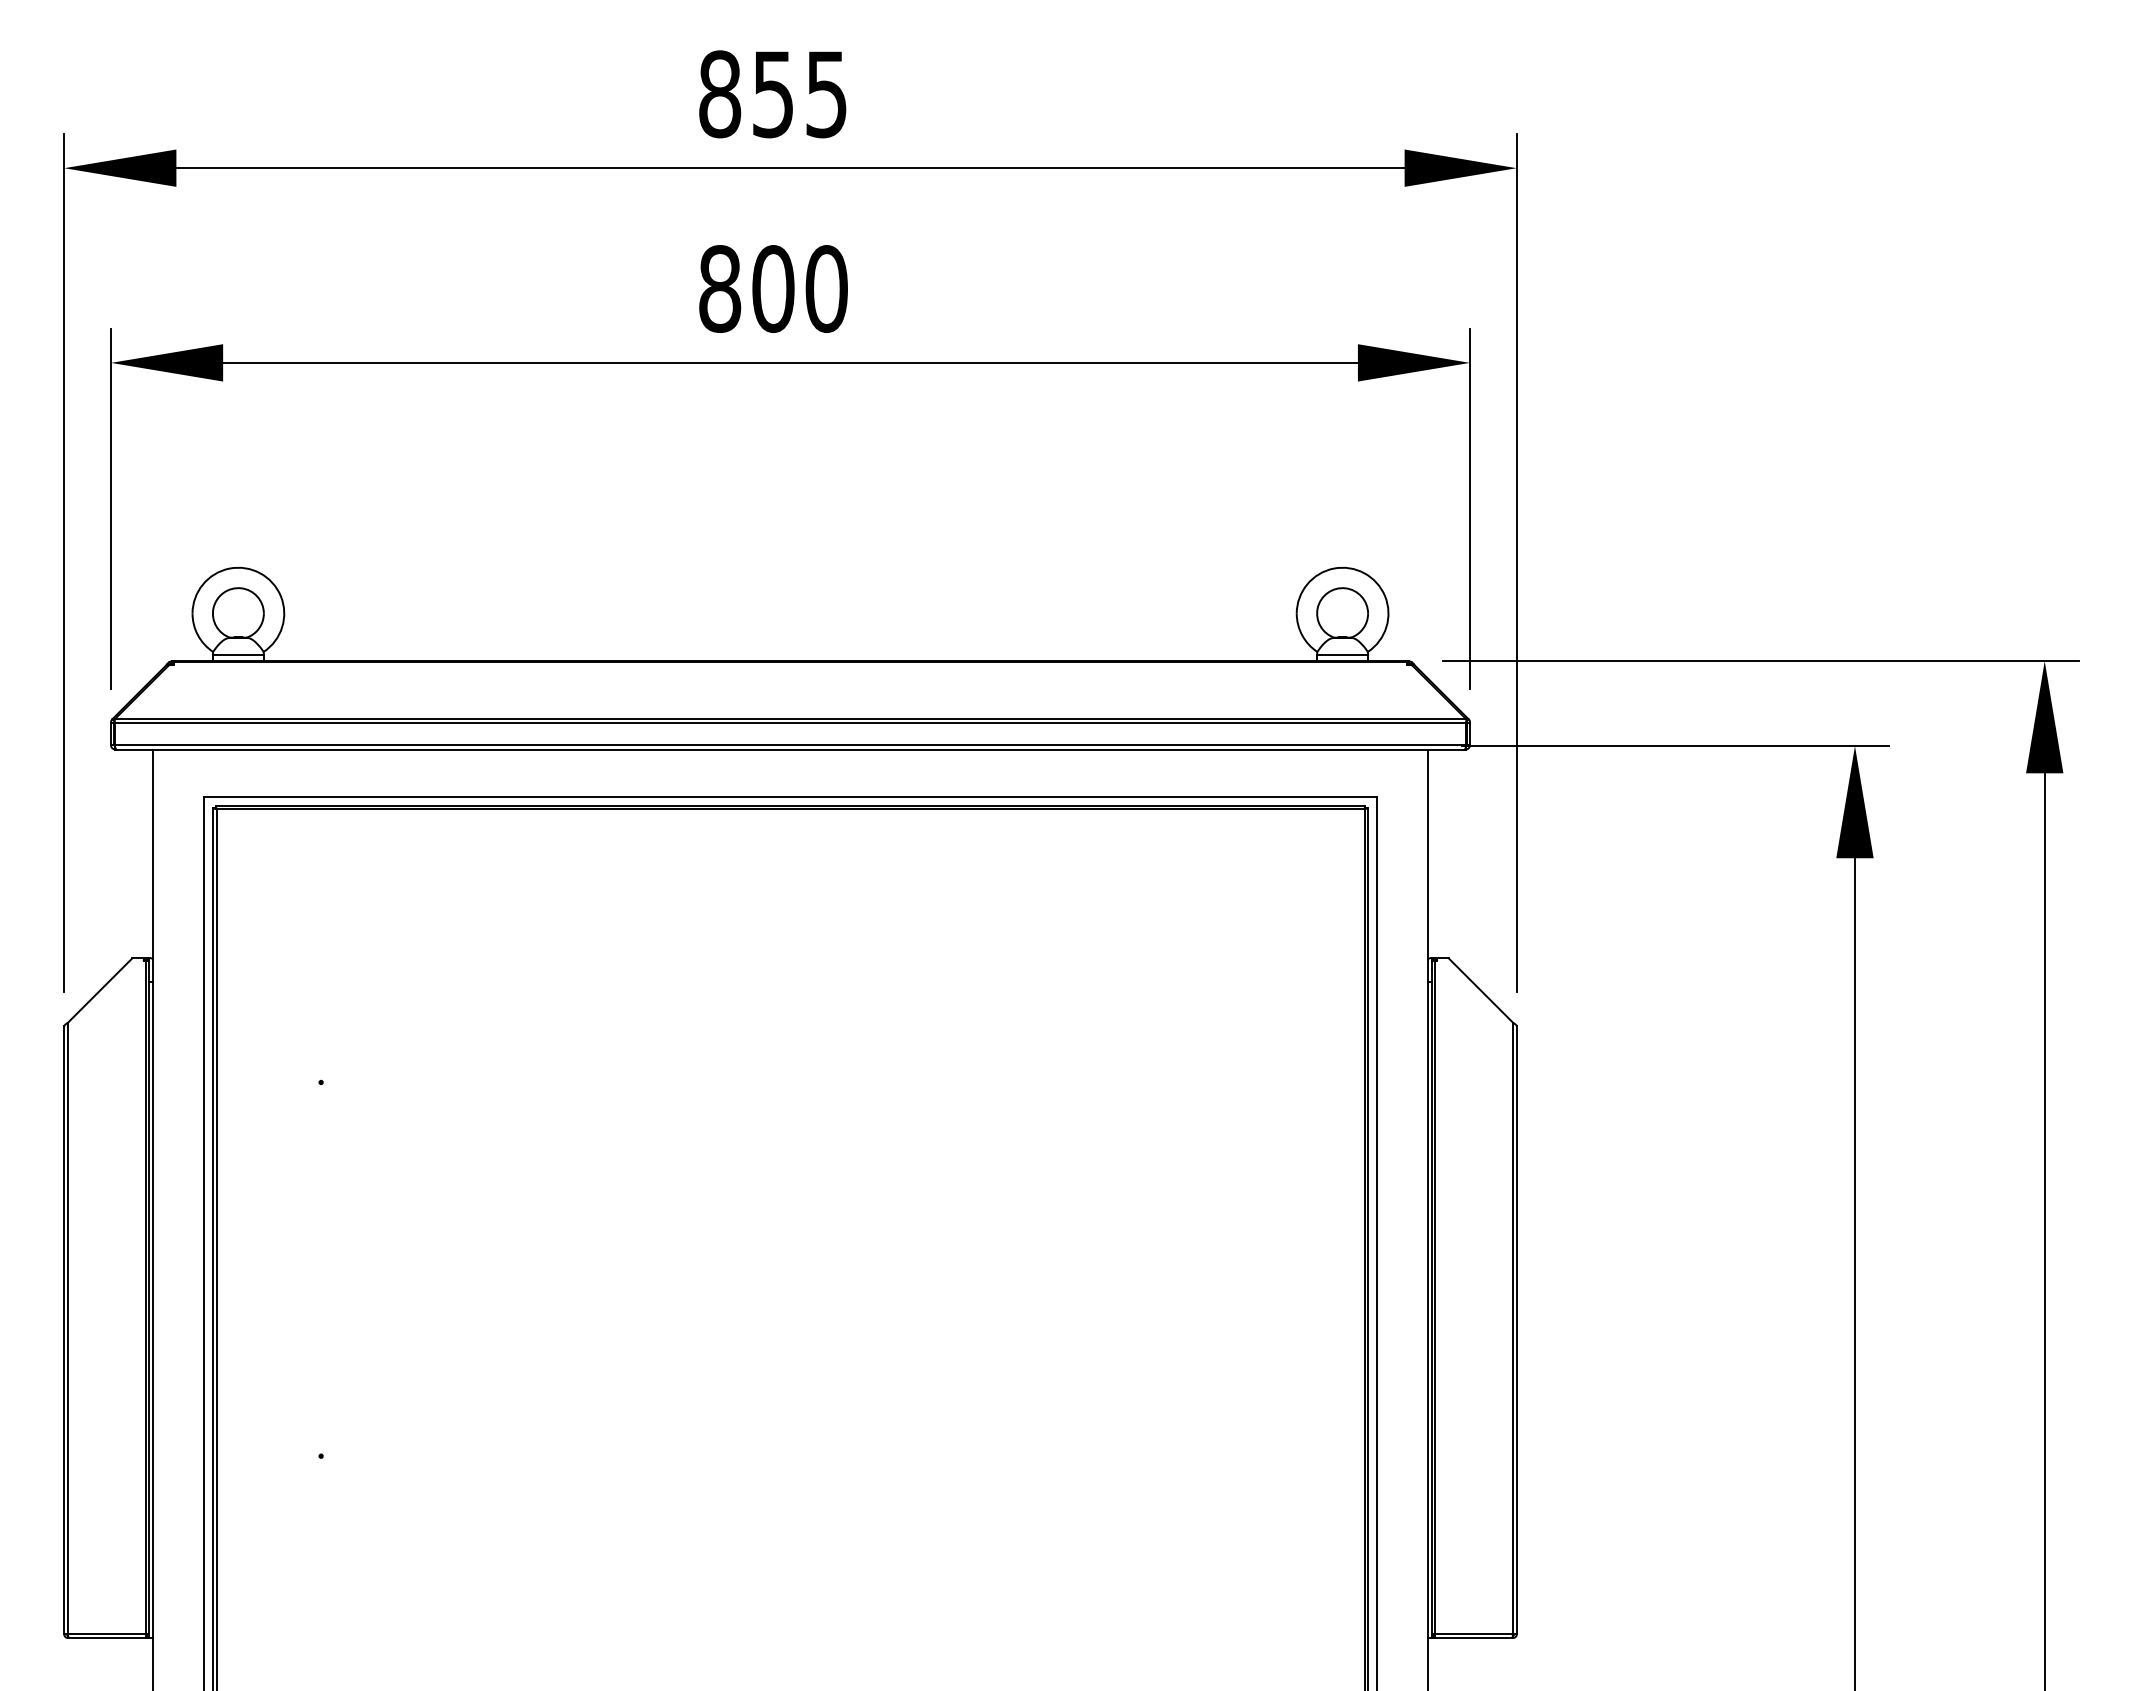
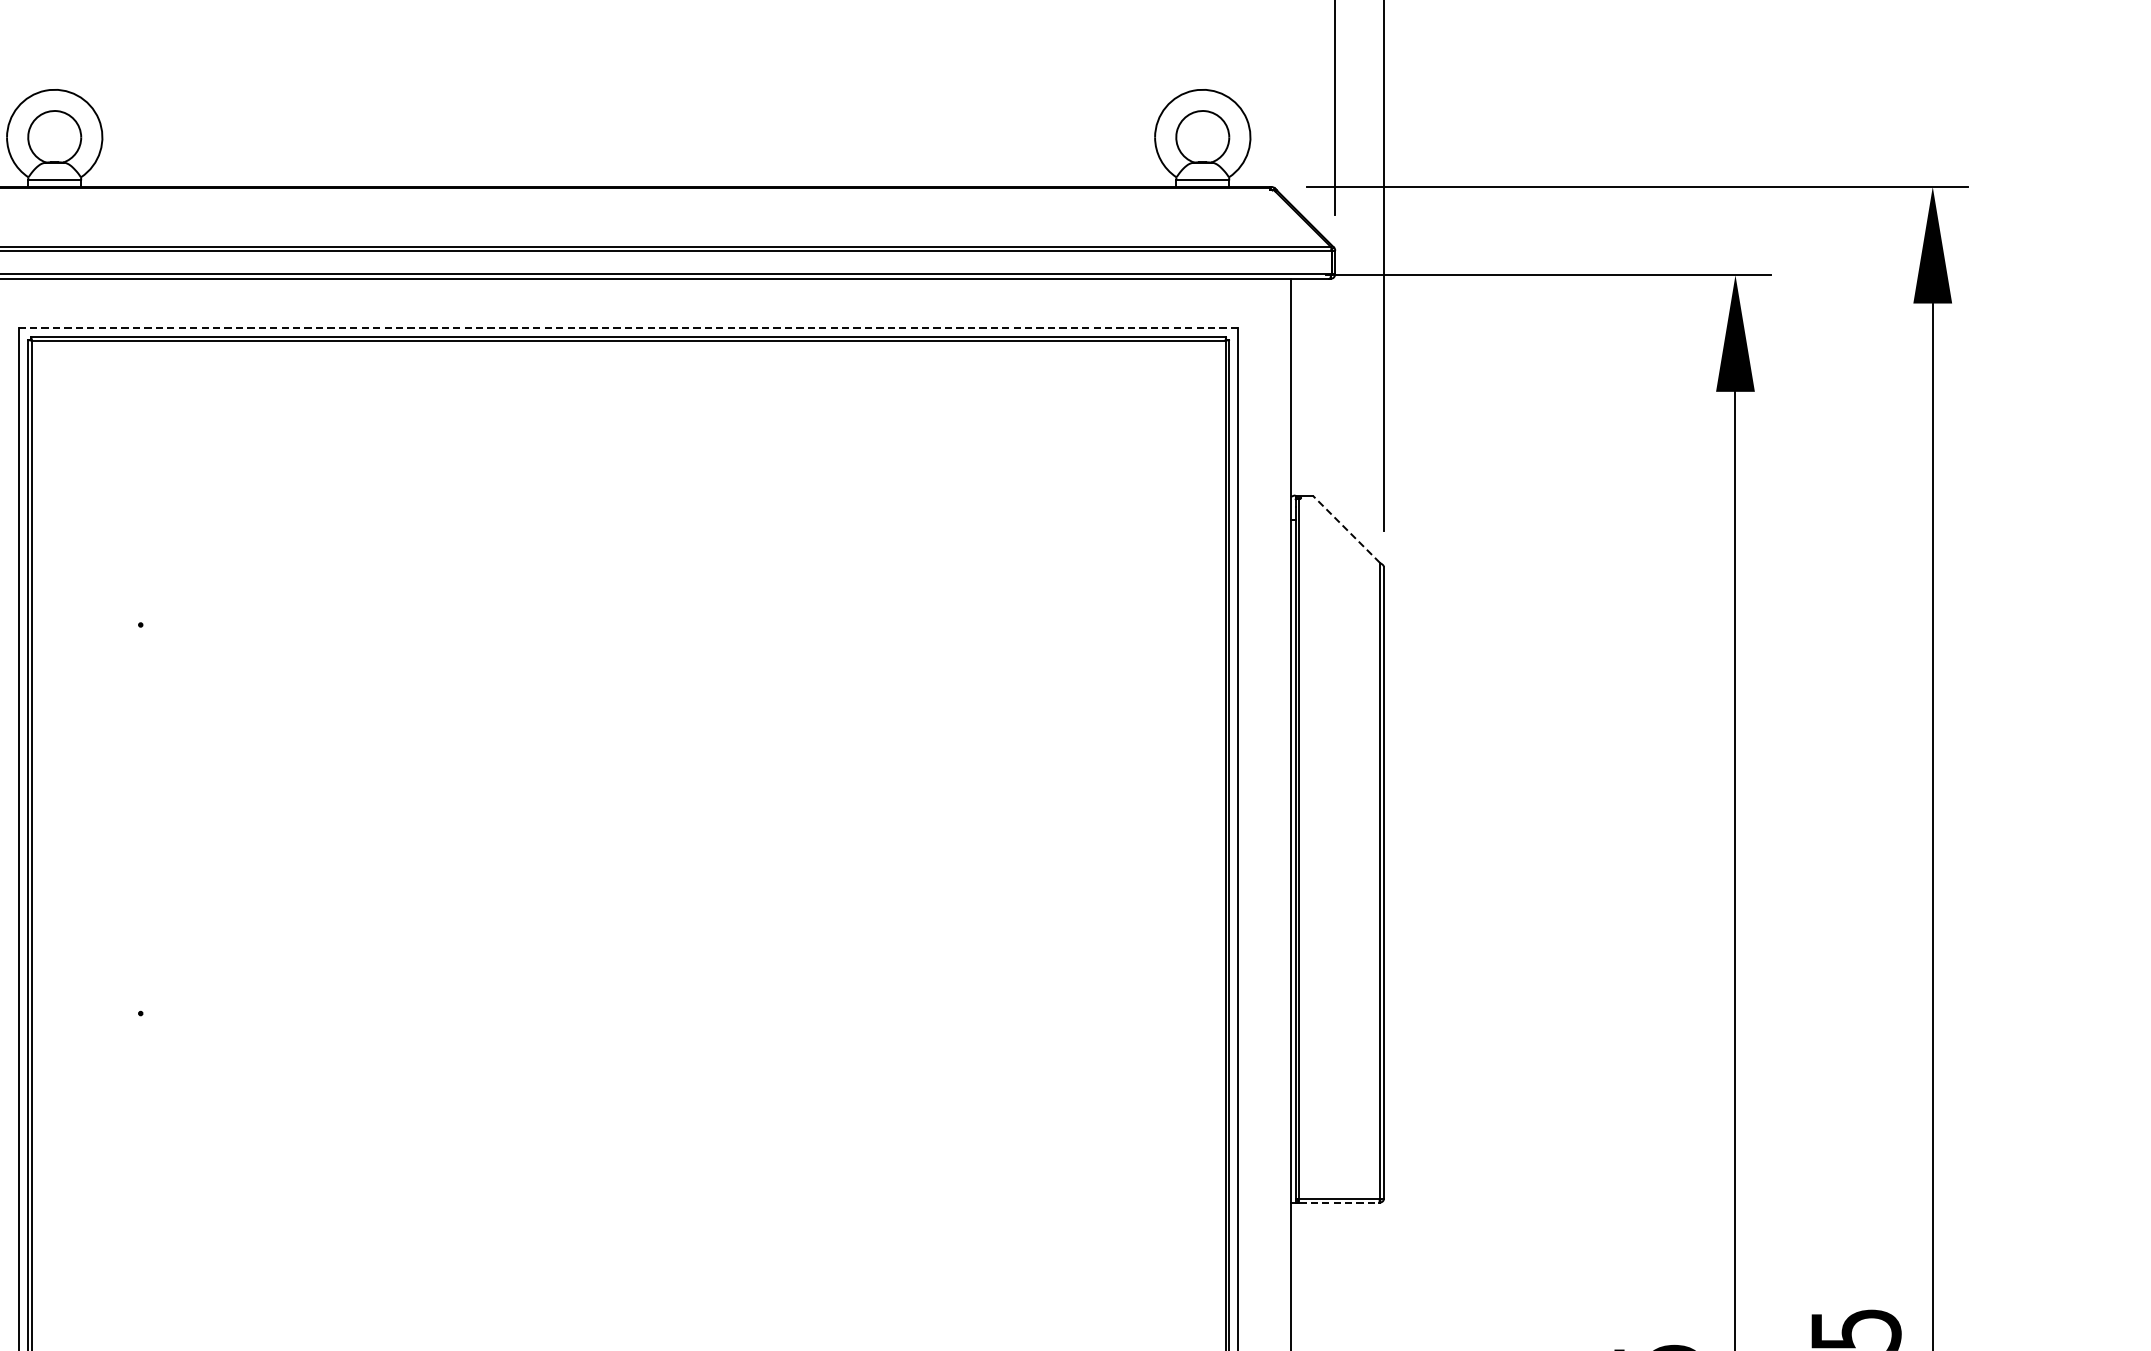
line: (790, 797) -> (628, 328), solid -> dashed
line: (1480, 990) -> (1346, 529), solid -> dashed
line: (1474, 1638) -> (1339, 1203), solid -> dashed

